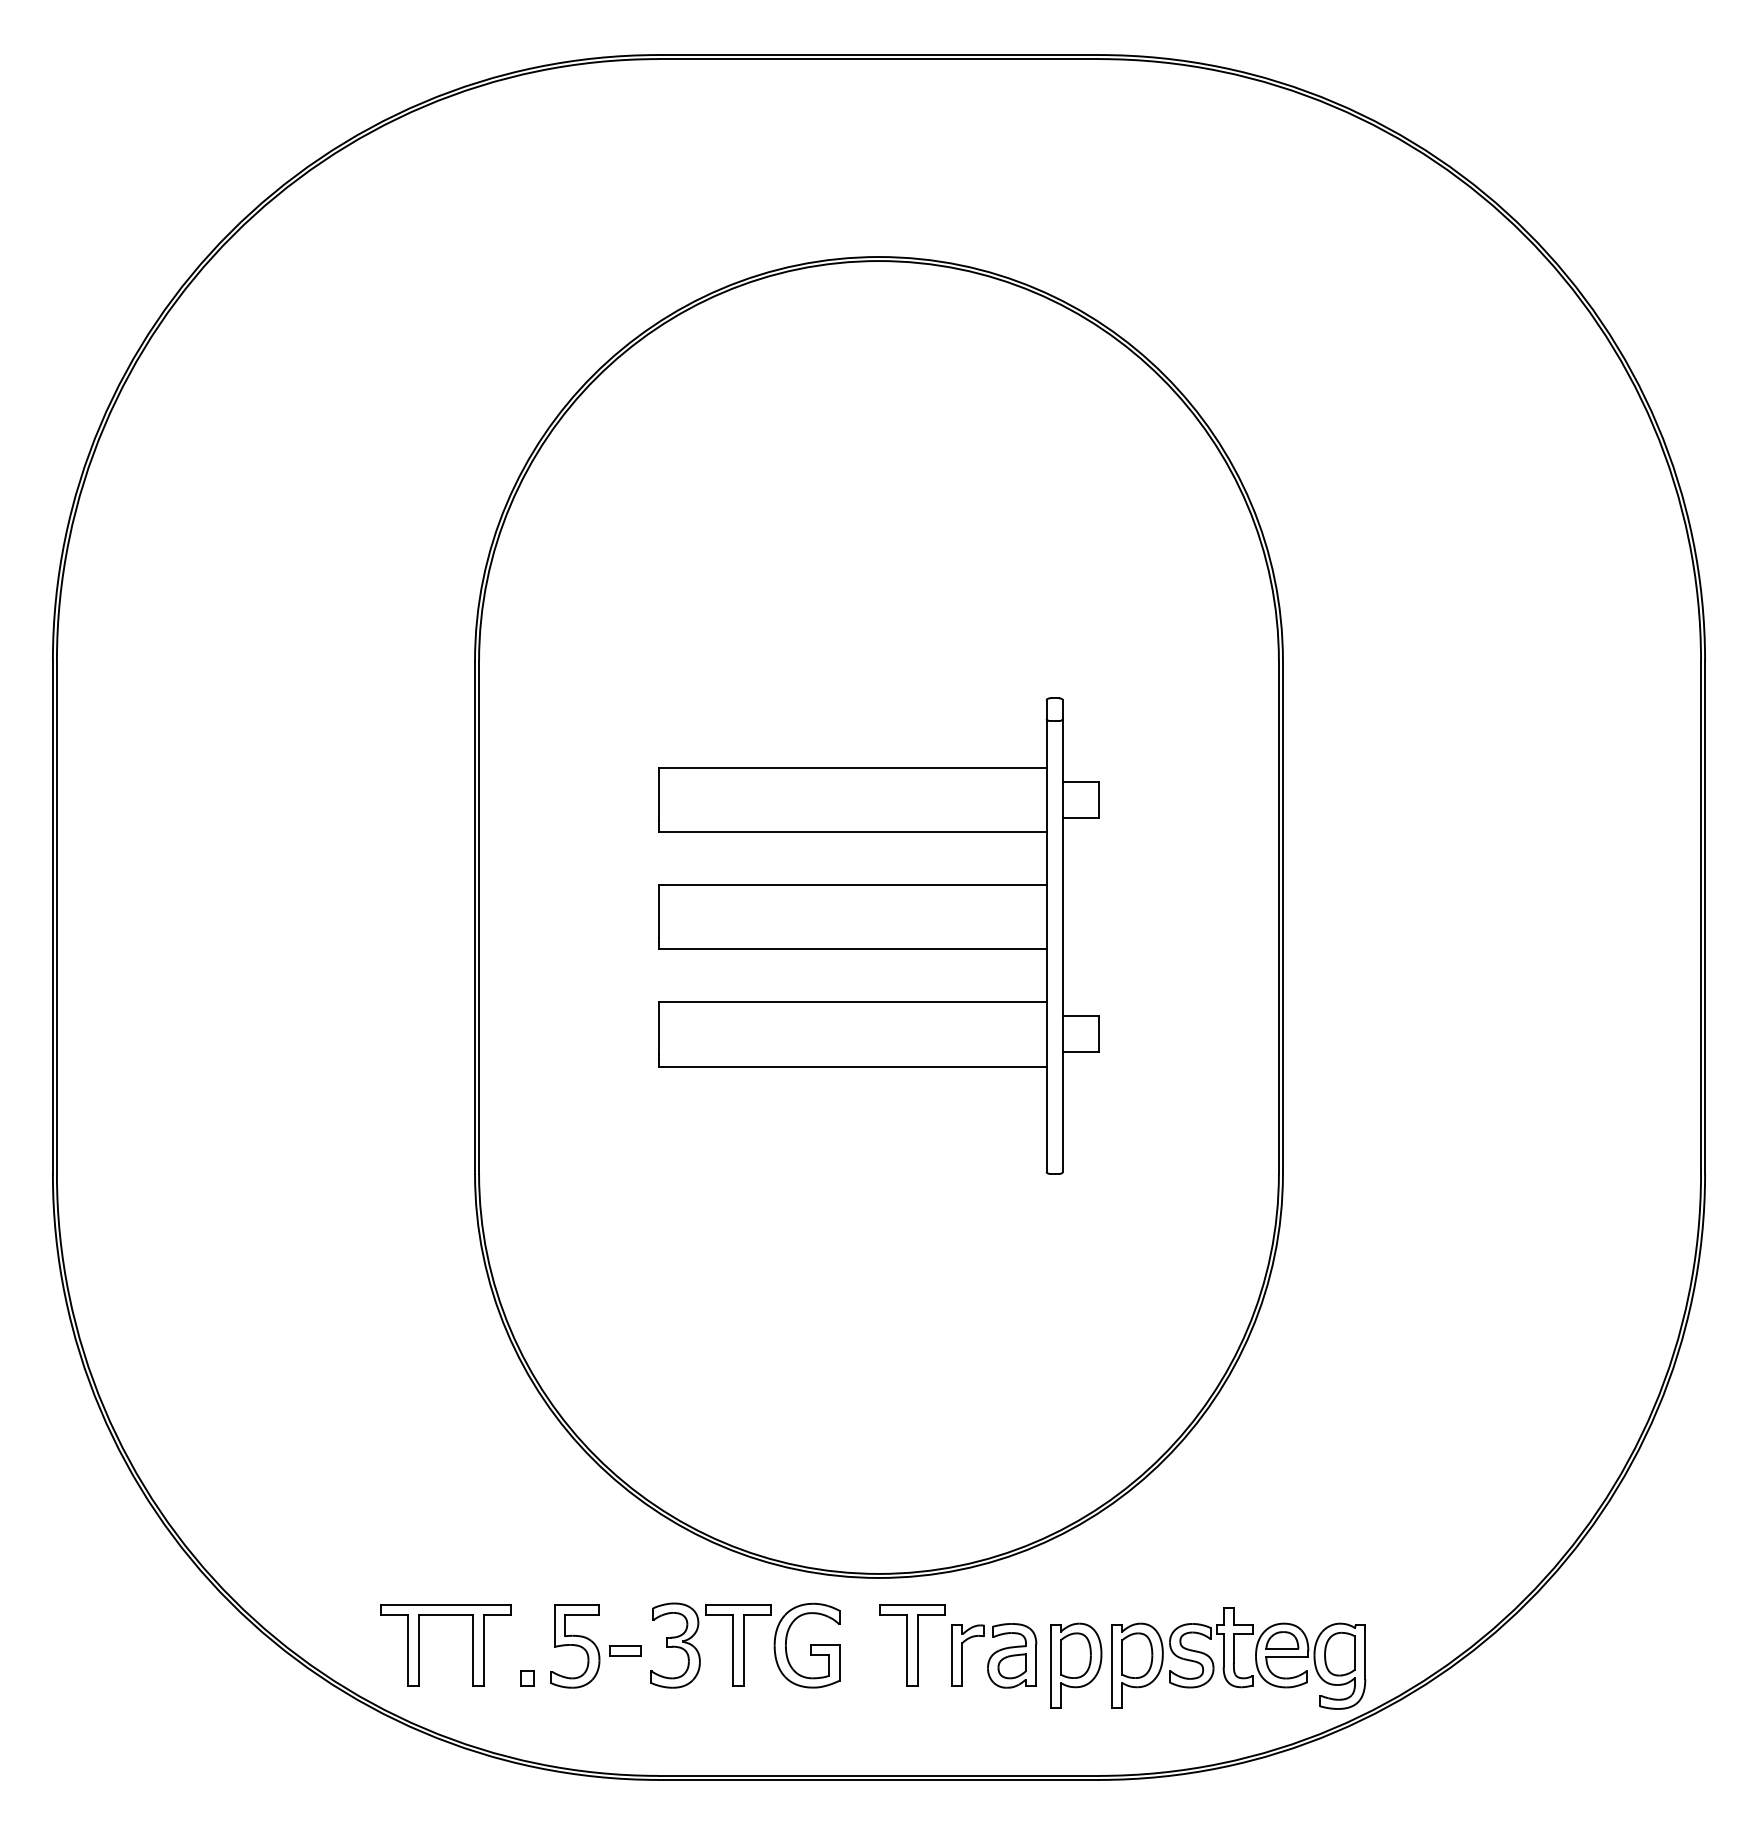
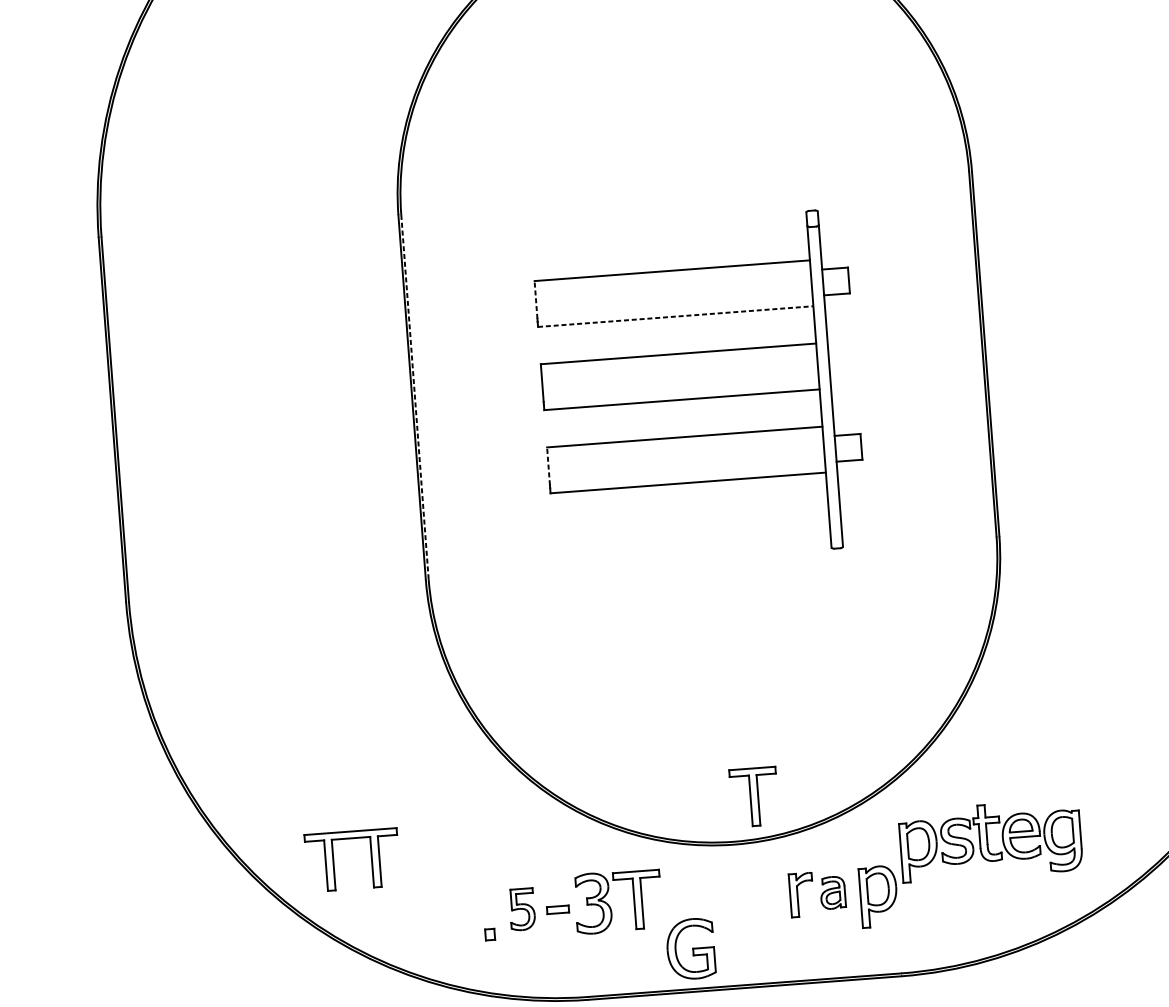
line: (658, 794) -> (535, 300), solid -> dashed
line: (852, 832) -> (675, 316), solid -> dashed
line: (479, 917) -> (415, 397), solid -> dashed
line: (658, 1028) -> (548, 466), solid -> dashed
part: (419, 1645) -> (333, 861), moved
part: (806, 1645) -> (690, 949), moved
part: (912, 1645) -> (754, 797), moved
part: (575, 1646) -> (522, 909), size x0.7
part: (1012, 1655) -> (833, 892), size x0.7
part: (1238, 1658) -> (990, 840), moved

